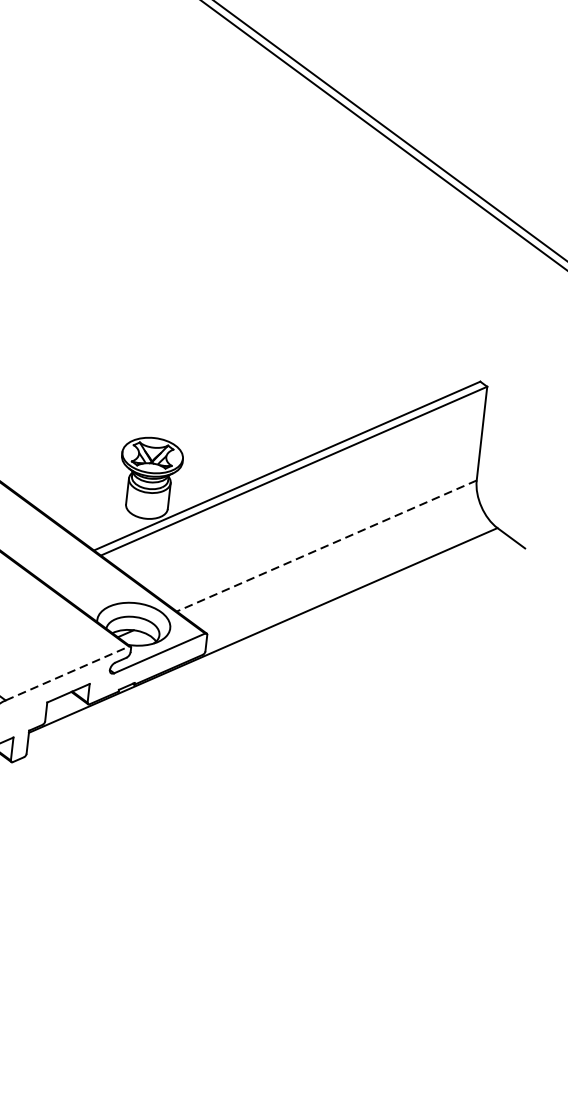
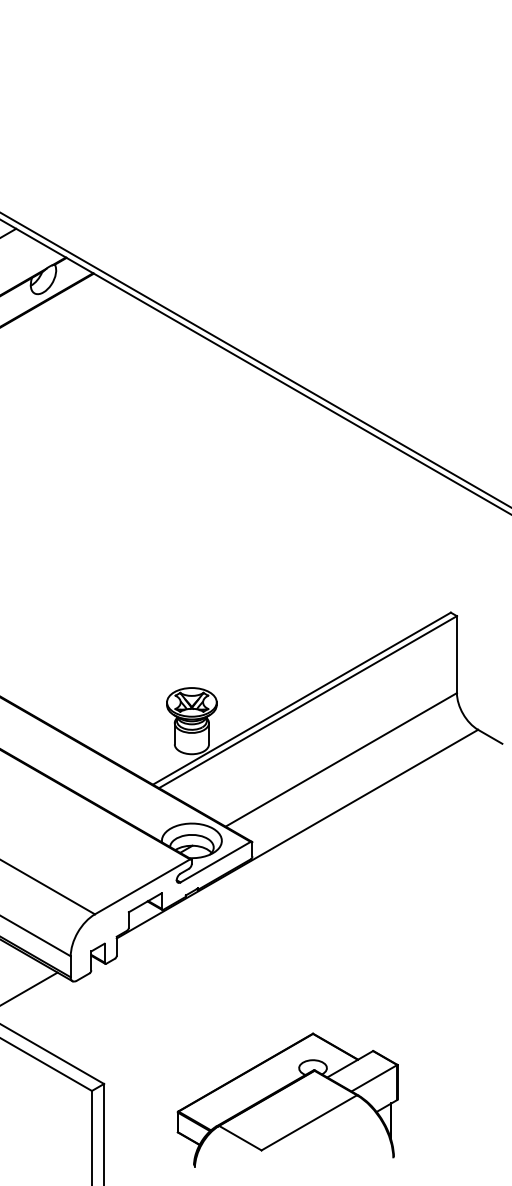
line: (327, 545) -> (341, 759), dashed -> solid
line: (67, 673) -> (142, 886), dashed -> solid
part: (214, 952) -> (287, 1099), added

